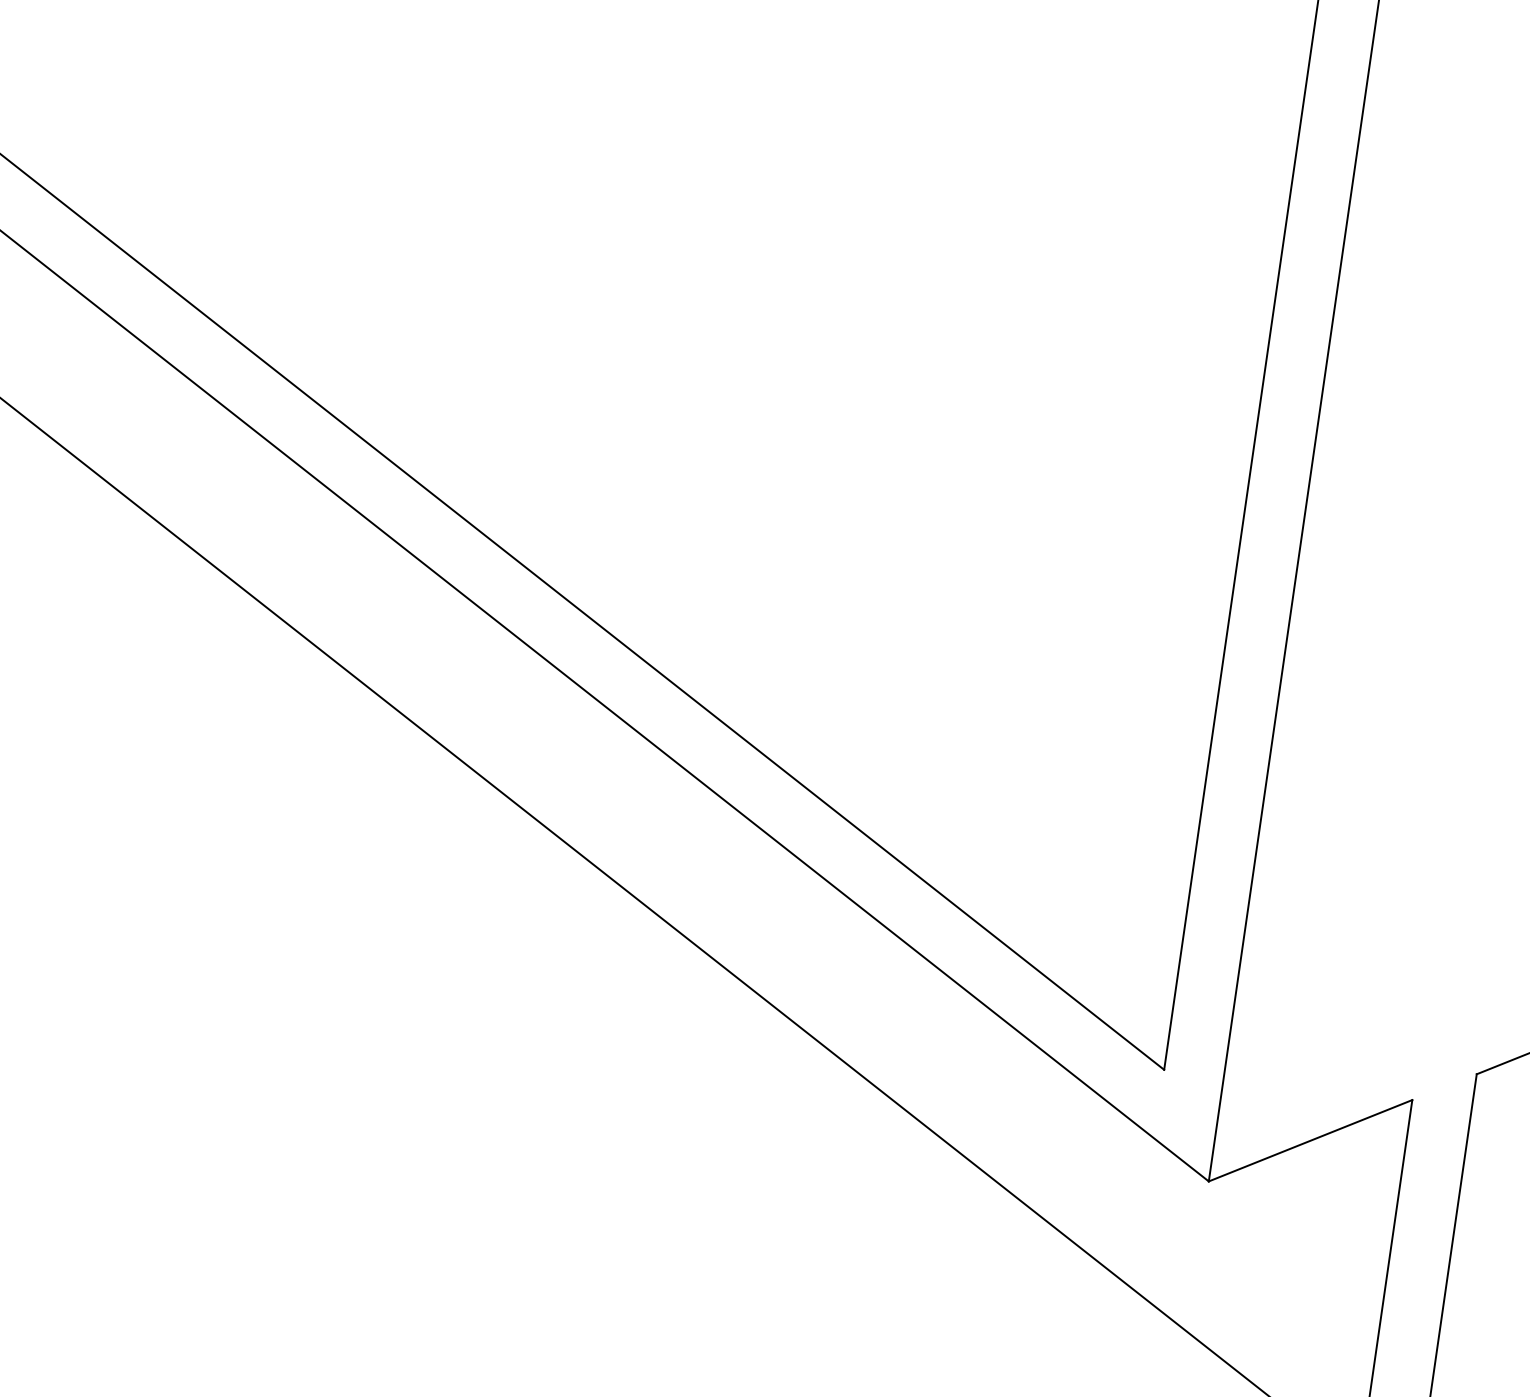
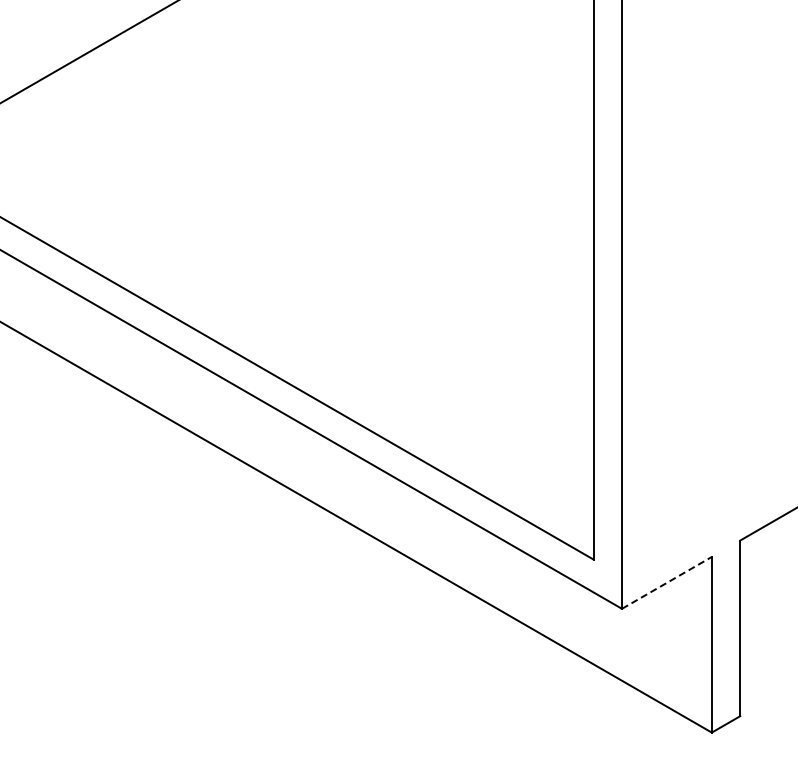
line: (1309, 1139) -> (666, 582), solid -> dashed

